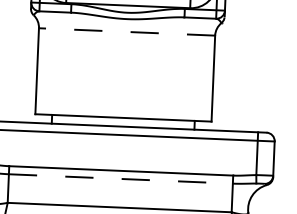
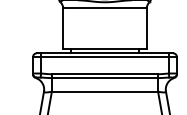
line: (128, 32) -> (105, 8), dashed -> solid
line: (121, 179) -> (105, 78), dashed -> solid

